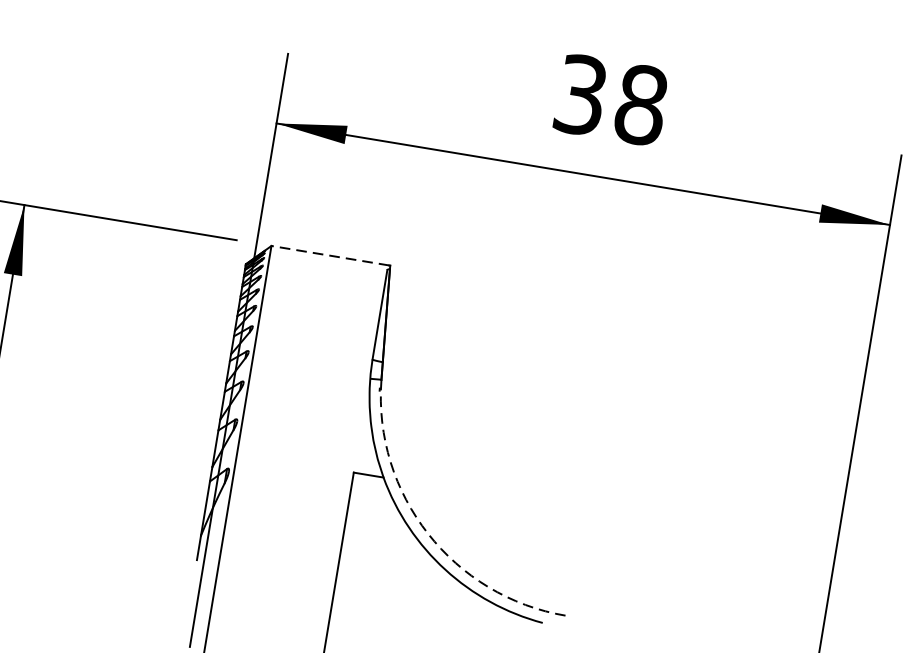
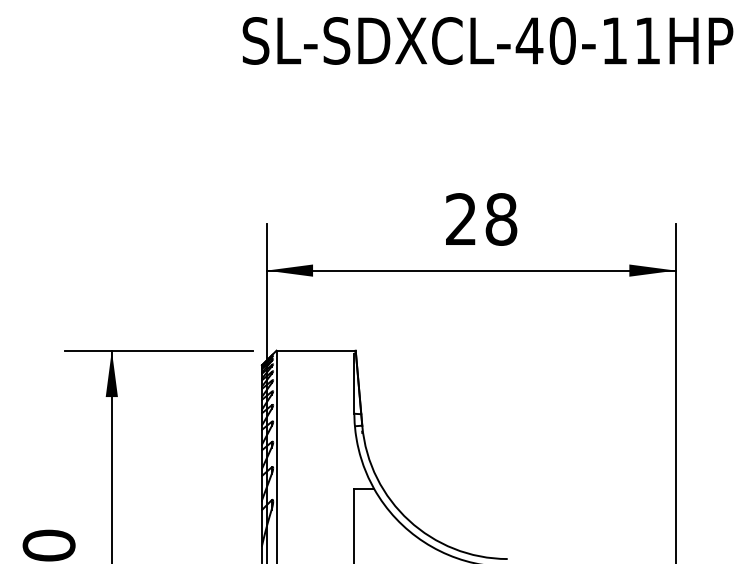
text: (581, 95) -> (461, 219), 38 -> 28
line: (329, 255) -> (315, 350), dashed -> solid
arc: (428, 533) -> (409, 520), dashed -> solid

